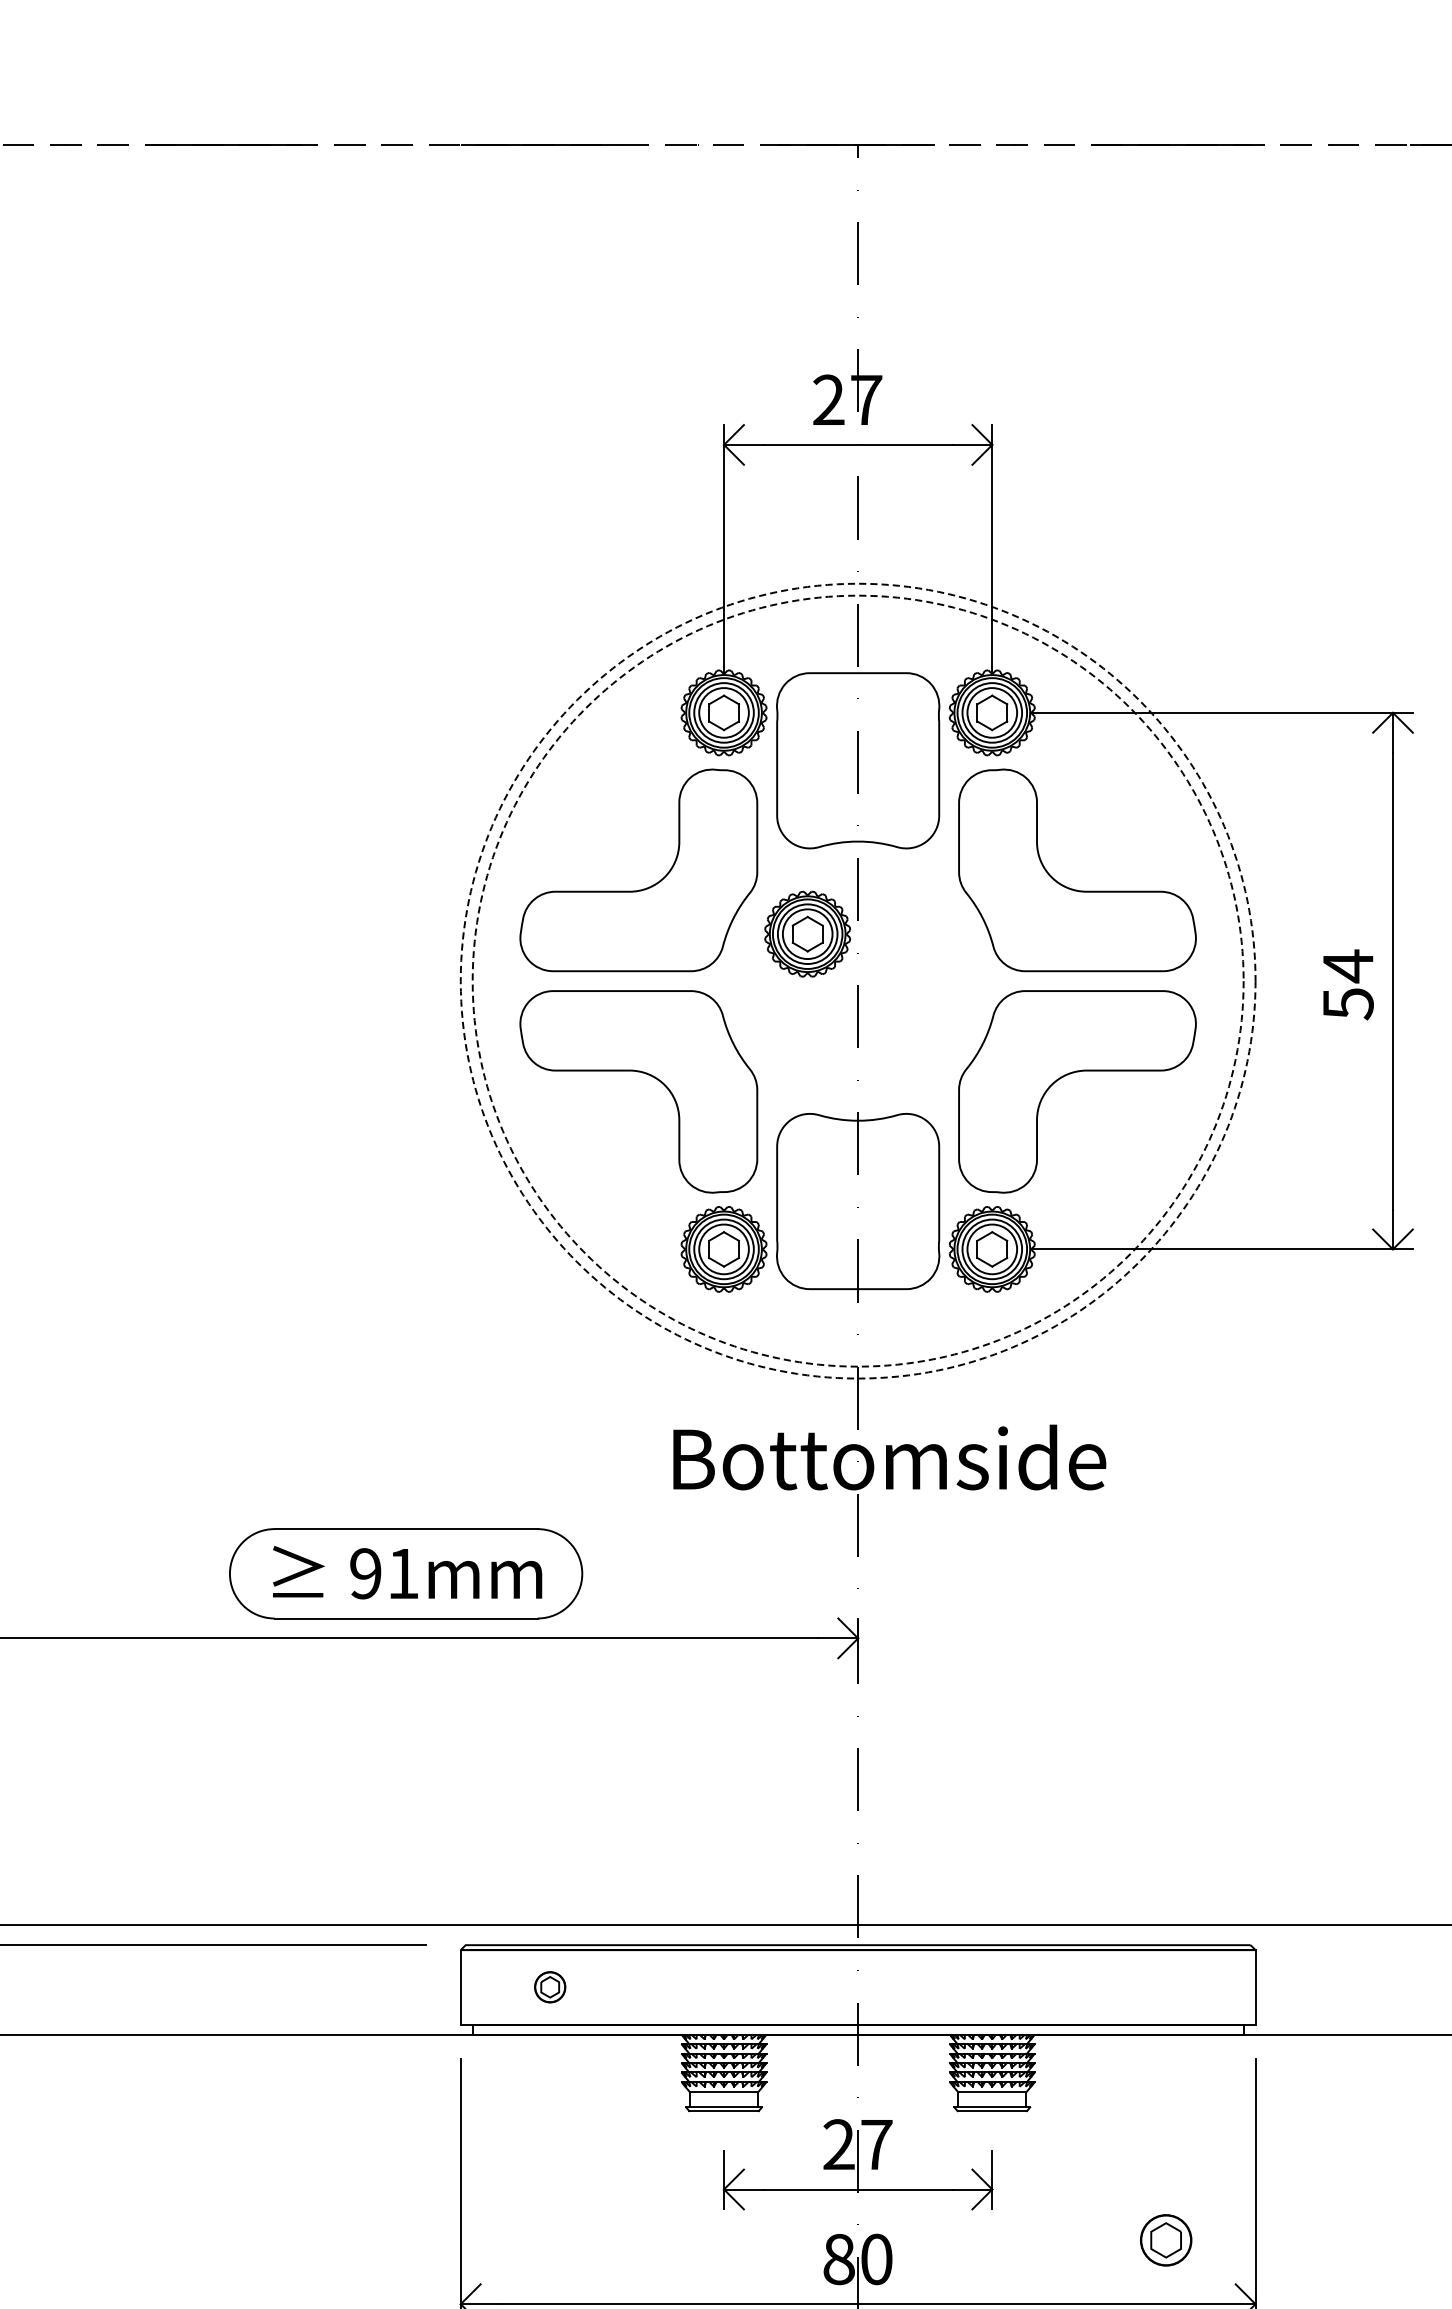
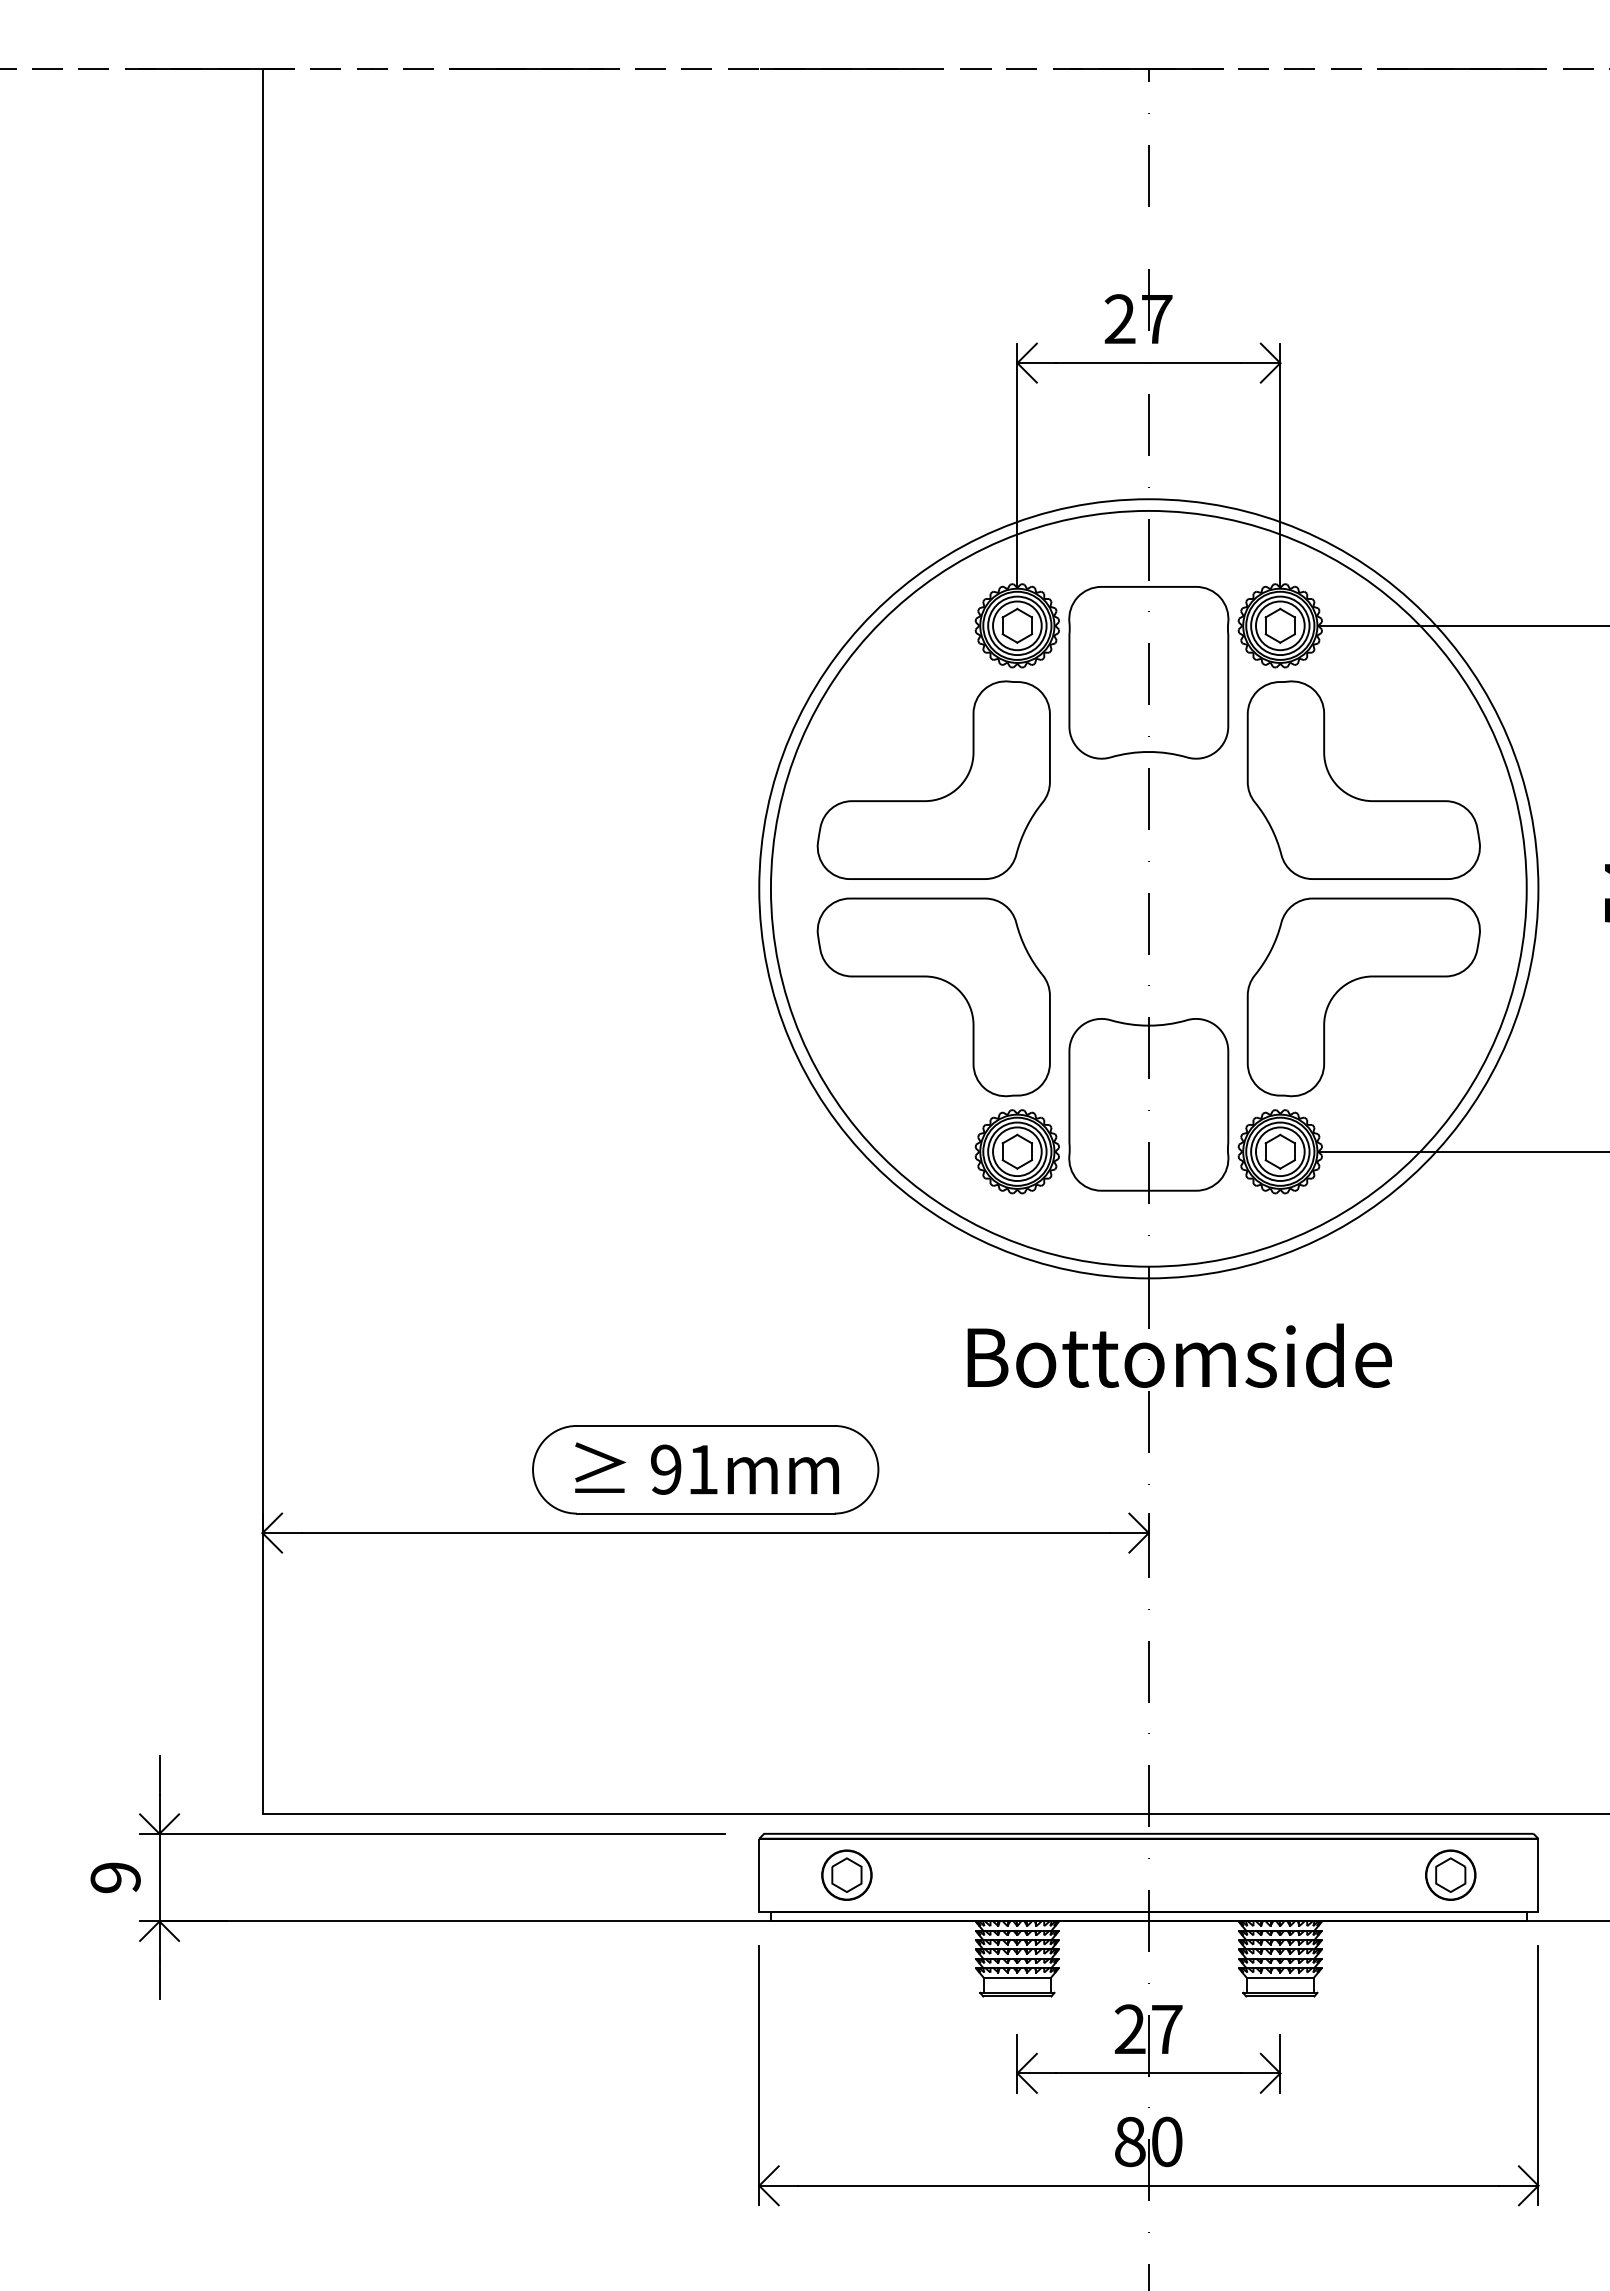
part: (806, 933) -> (1098, 842), removed
circle: (857, 980) -> (1148, 888), dashed -> solid
circle: (857, 980) -> (1148, 888), dashed -> solid
part: (549, 1986) -> (846, 1874), size x1.67
part: (1165, 2239) -> (1450, 1874), moved

